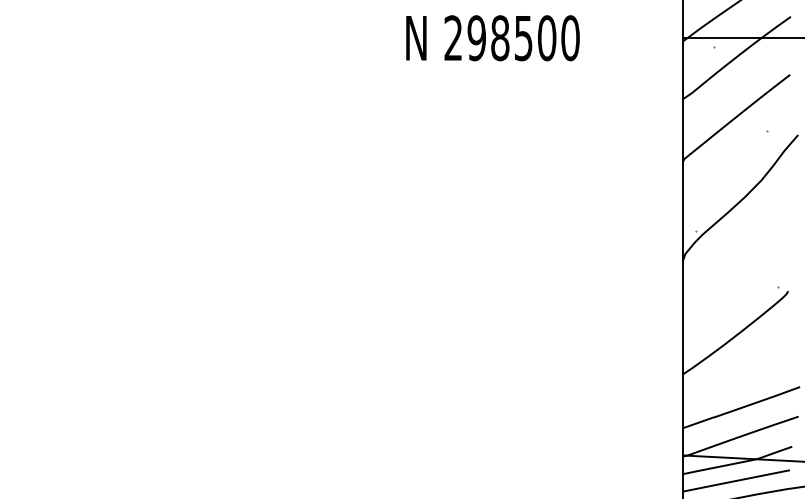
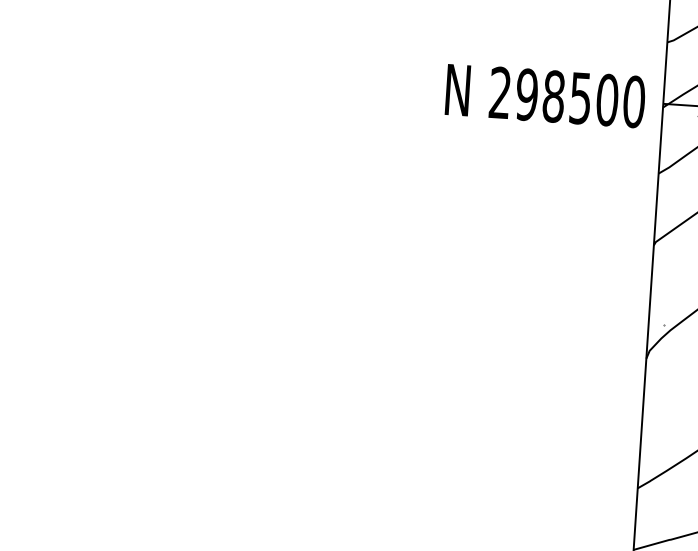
text: (492, 38) -> (544, 96), moved

